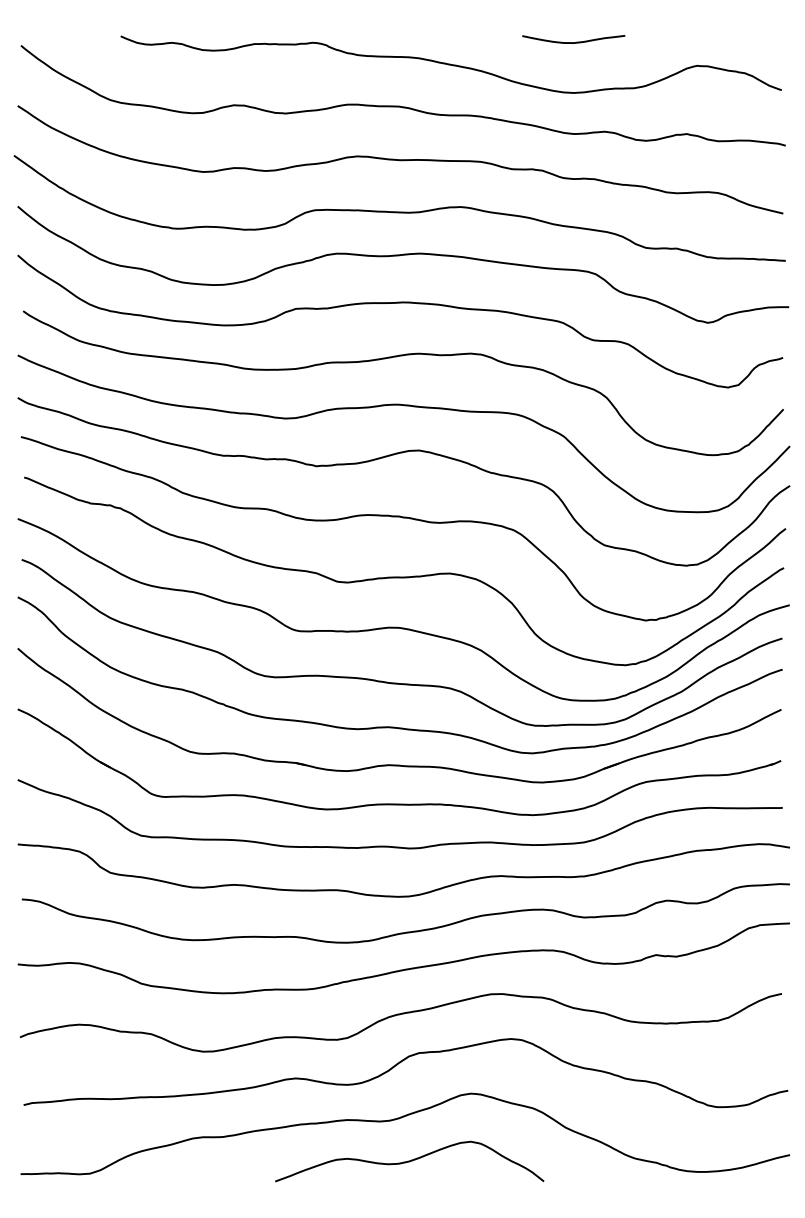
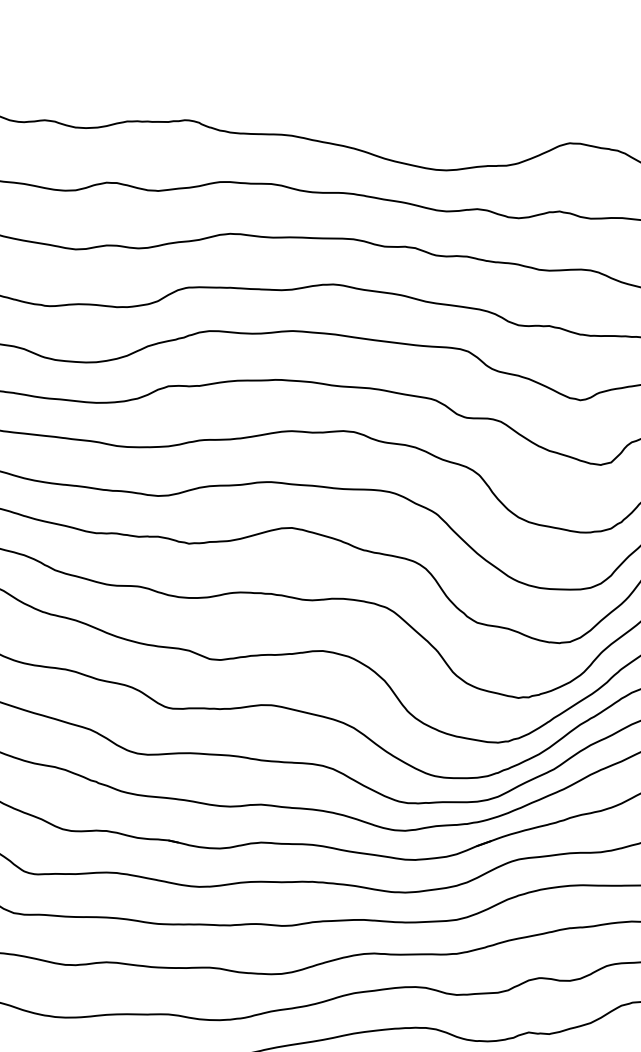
curve: (573, 42) -> (446, 119), removed

